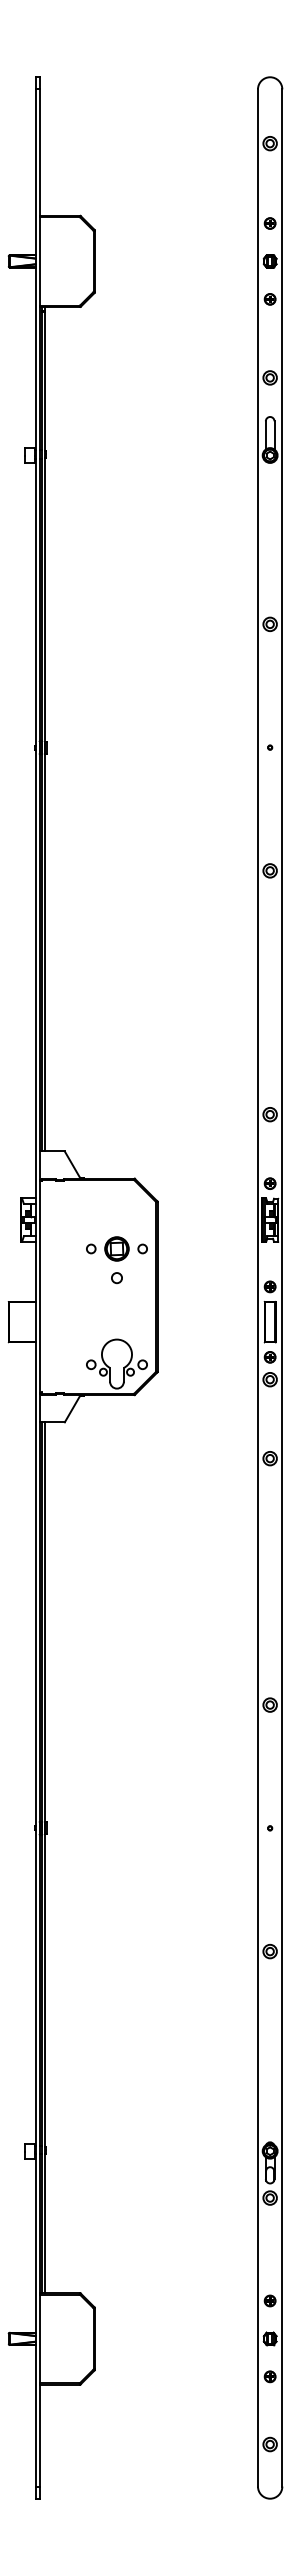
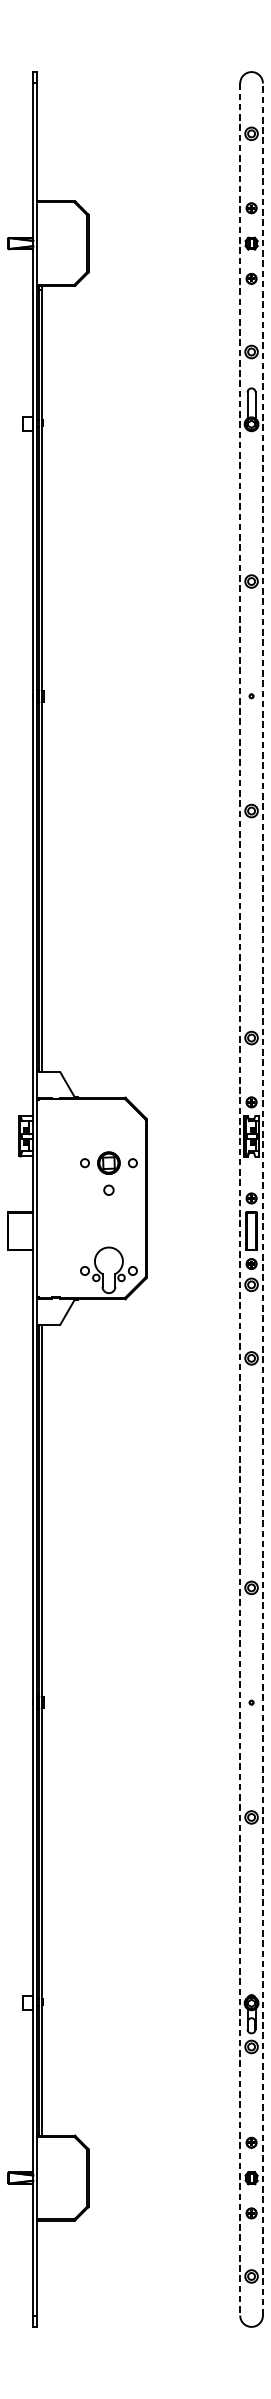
line: (257, 1288) -> (239, 1199), solid -> dashed
line: (282, 1288) -> (263, 1199), solid -> dashed

